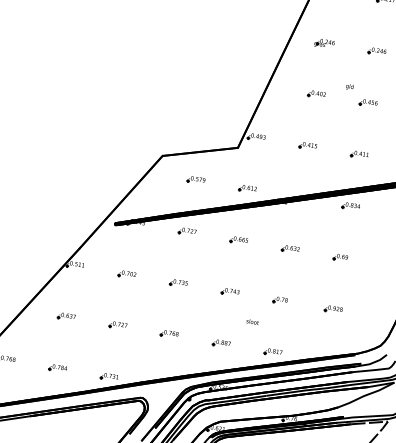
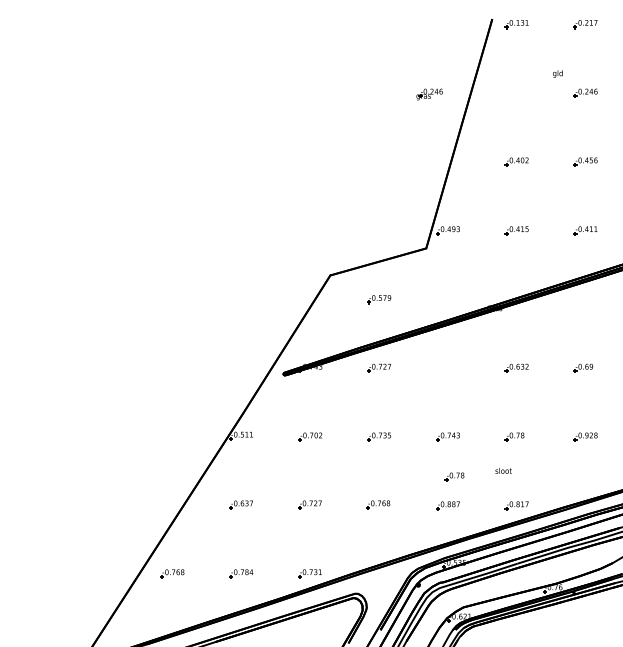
part: (324, 43) -> (429, 94), moved
text: (349, 86) -> (557, 73), moved
part: (247, 188) -> (447, 299), removed
part: (350, 206) -> (585, 299), removed
part: (238, 239) -> (447, 367), removed
text: (252, 321) -> (503, 470), moved
part: (230, 322) -> (454, 476), added

